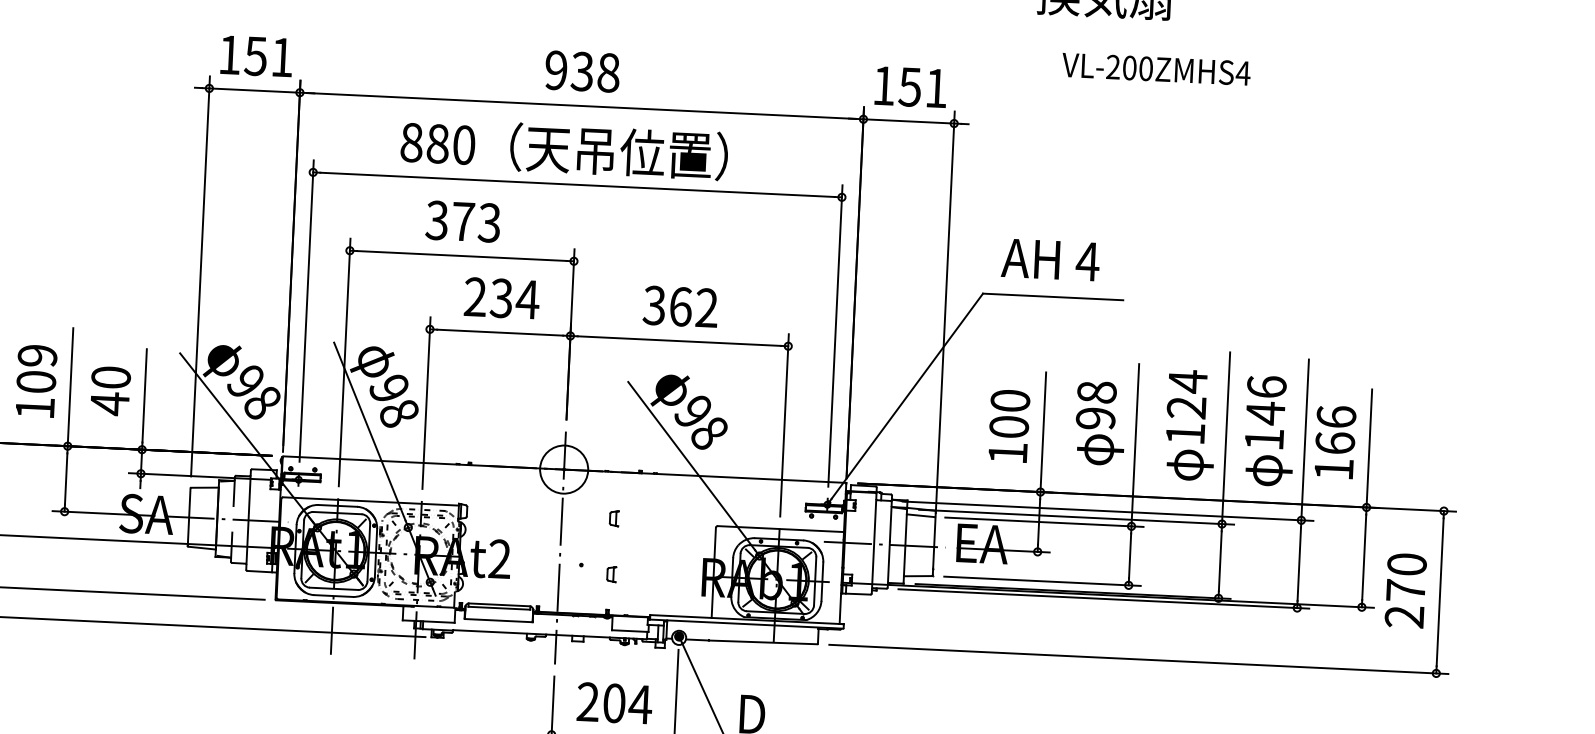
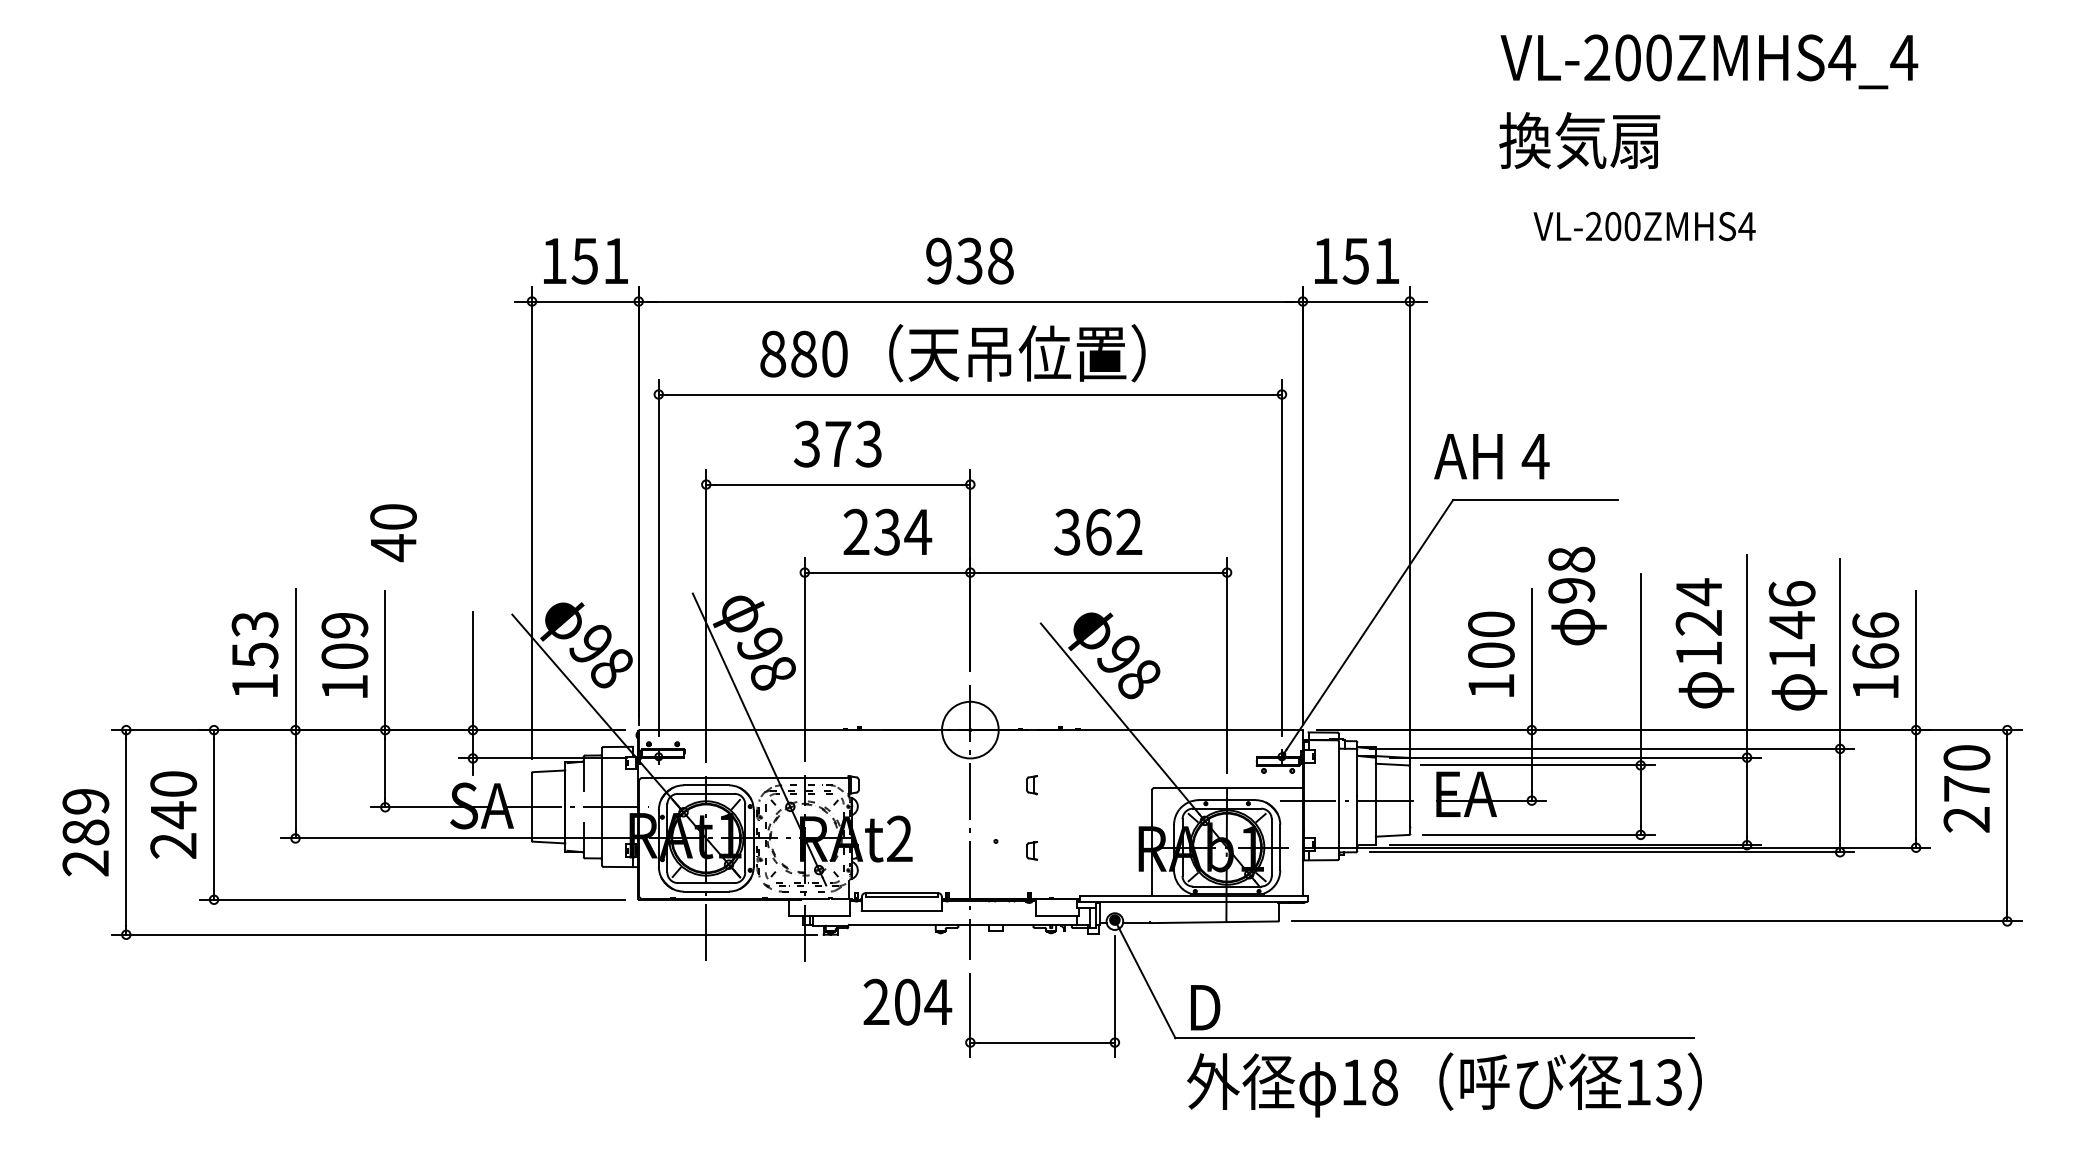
text: (1050, 259) -> (1491, 456), moved
text: (110, 391) -> (393, 533), moved
text: (1100, 422) -> (1577, 595), moved
text: (1405, 590) -> (1966, 788), moved
text: (614, 702) -> (907, 1001), moved

